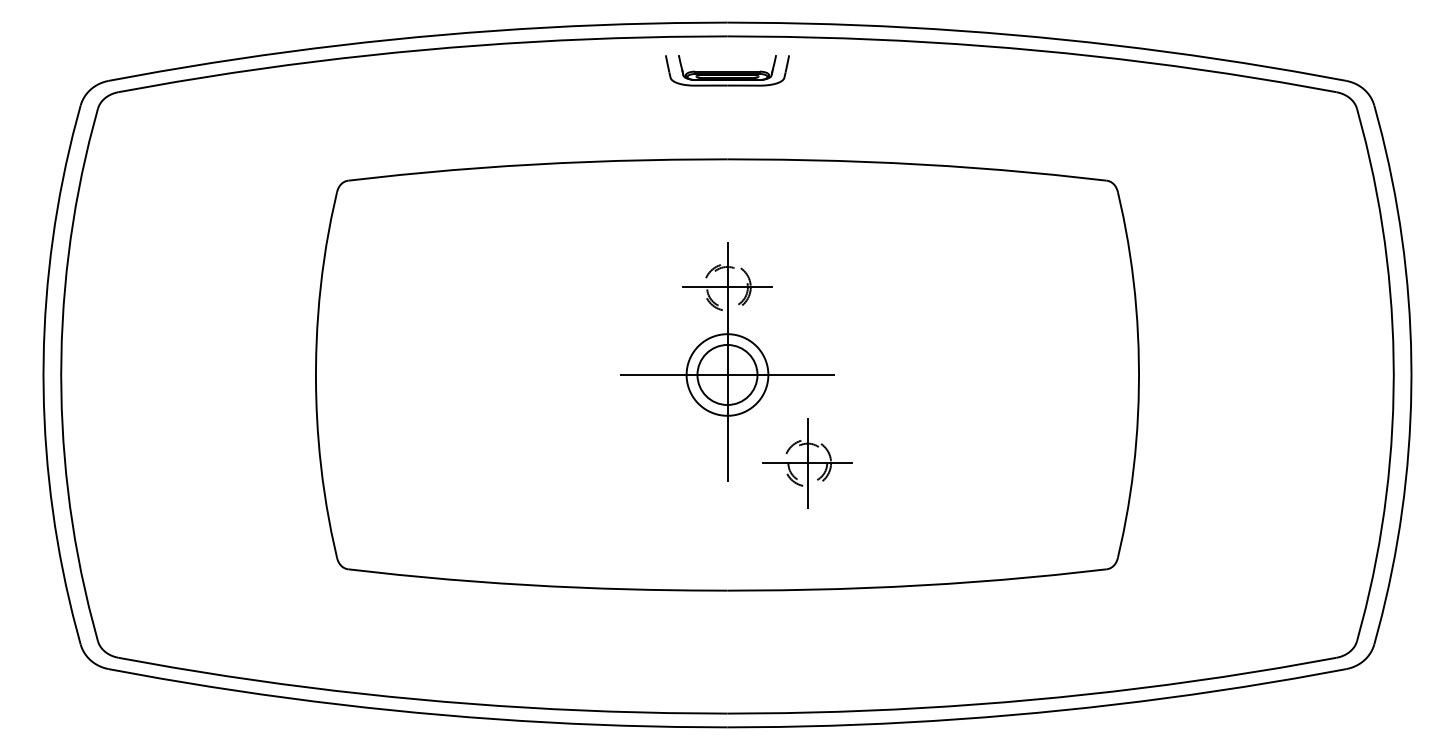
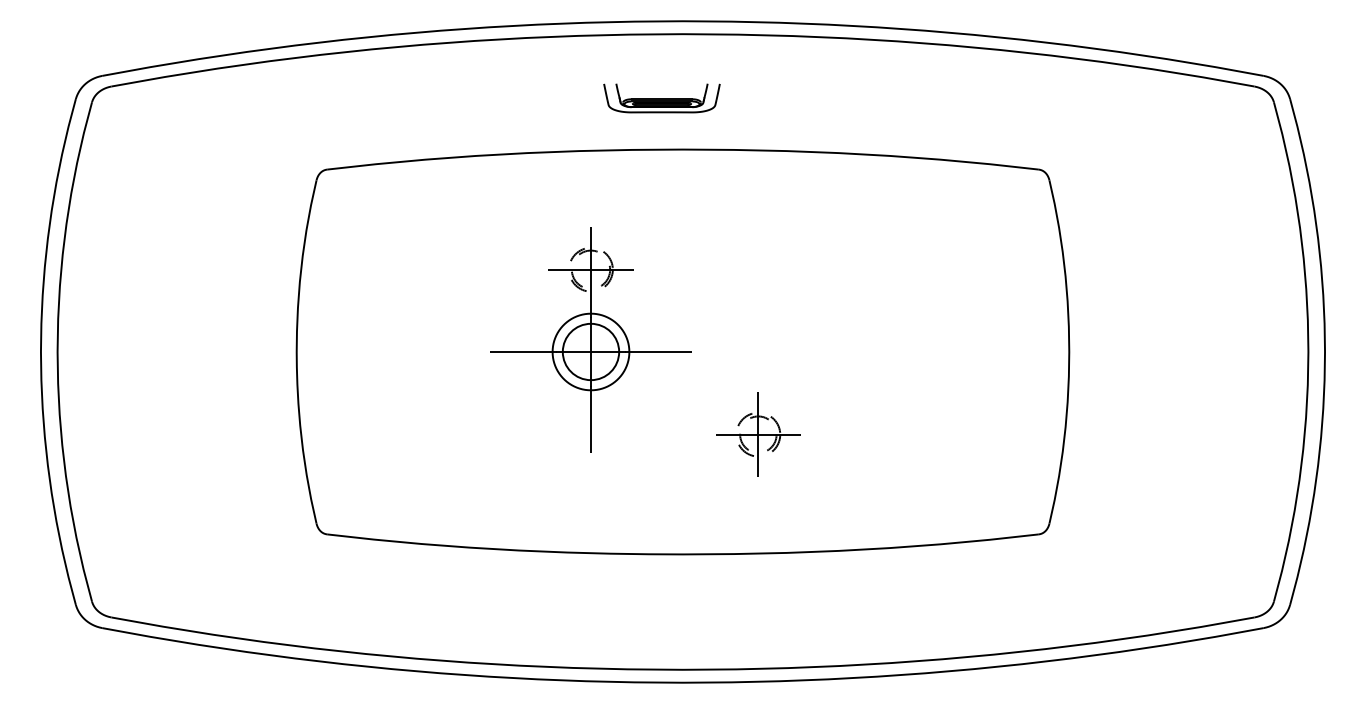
part: (726, 70) -> (661, 98), moved
part: (726, 361) -> (590, 339), moved

